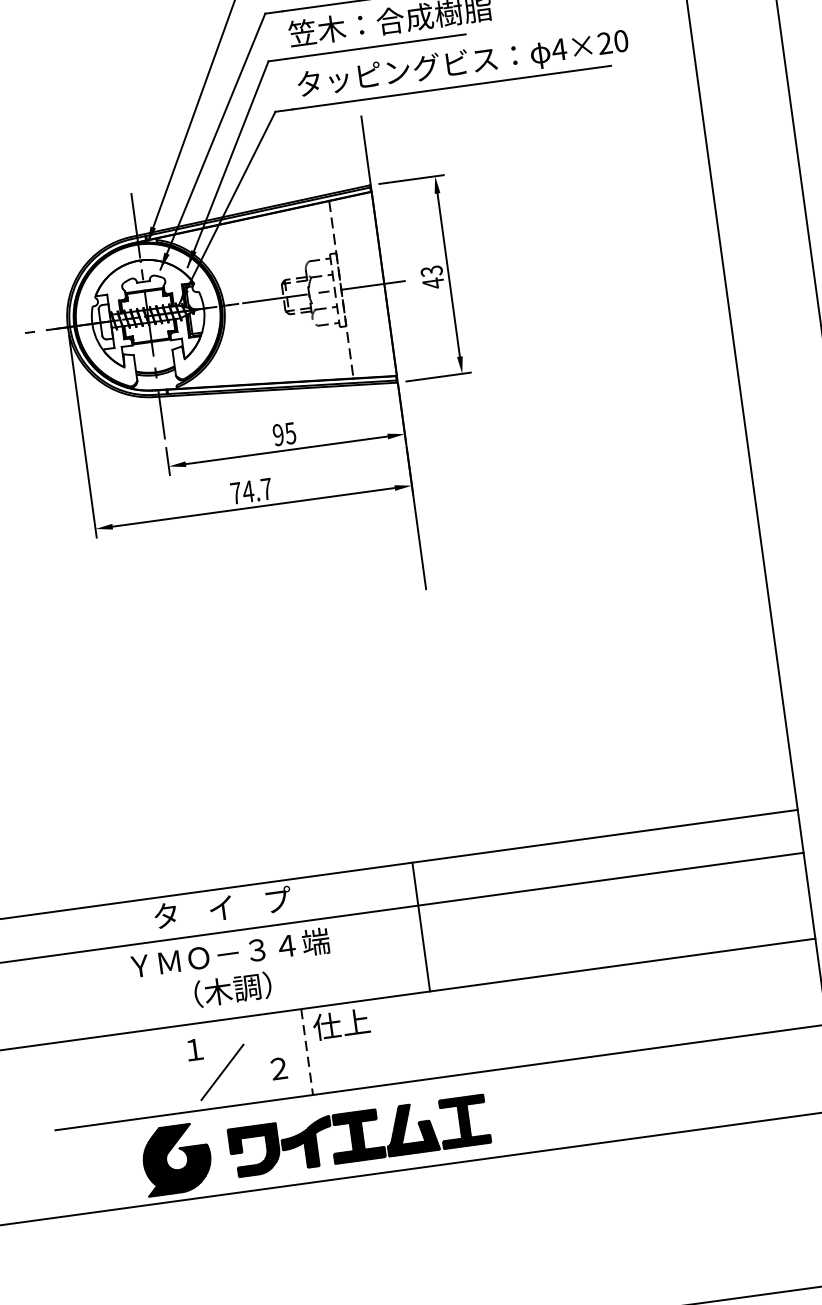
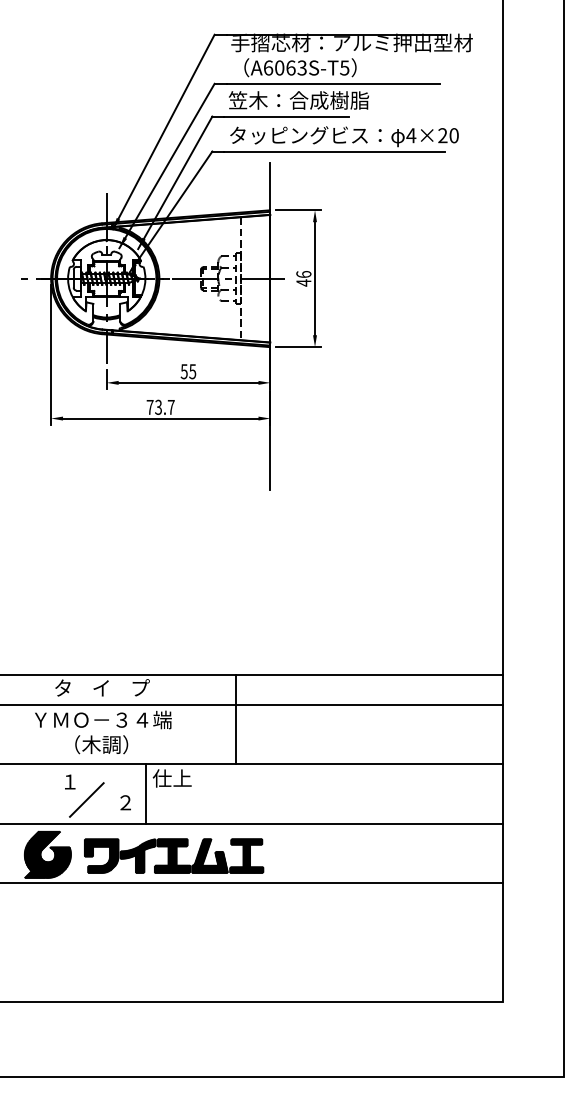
text: (431, 271) -> (303, 274), 43 -> 46
text: (277, 434) -> (183, 371), 95 -> 55
text: (248, 490) -> (158, 406), 74.7 -> 73.7
line: (307, 1052) -> (146, 794), dashed -> solid

